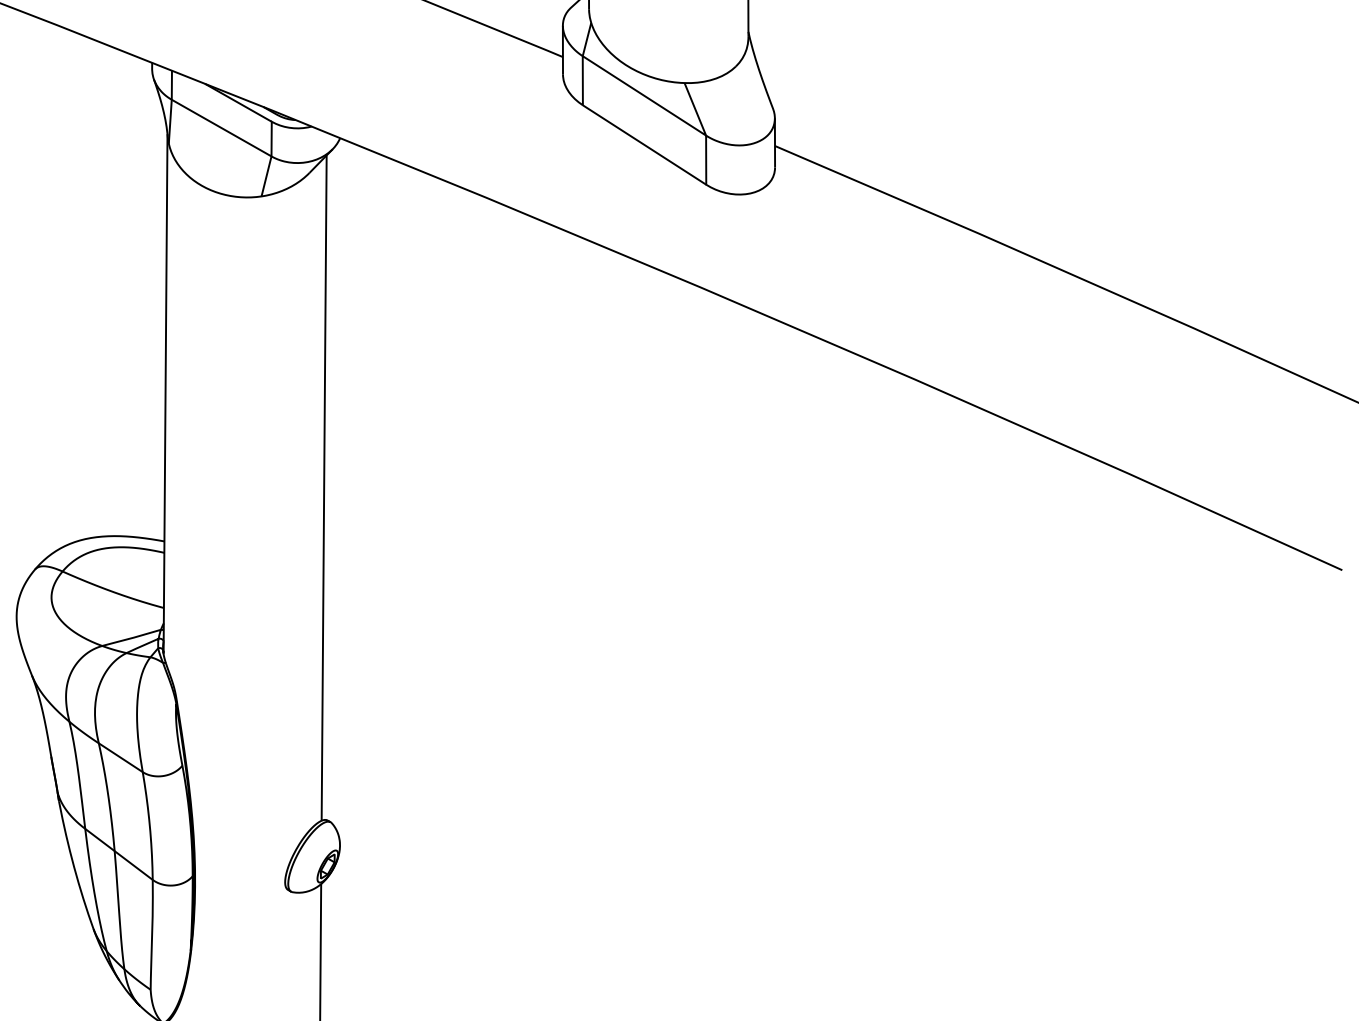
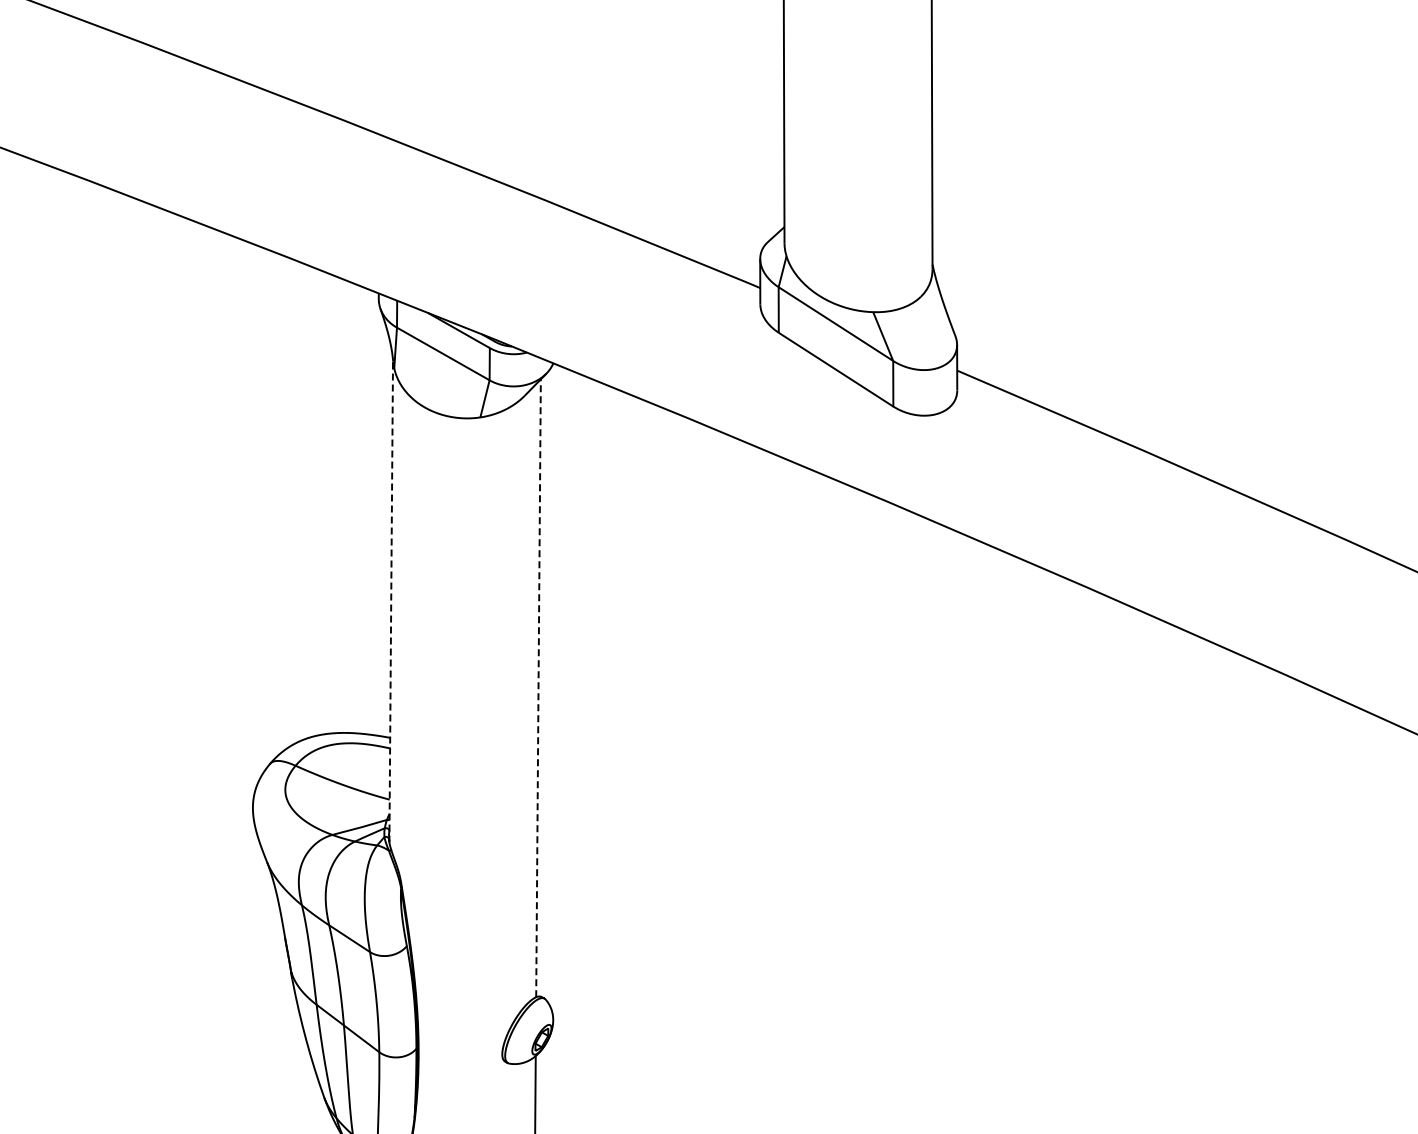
line: (165, 393) -> (391, 600), solid -> dashed
line: (324, 488) -> (538, 688), solid -> dashed

